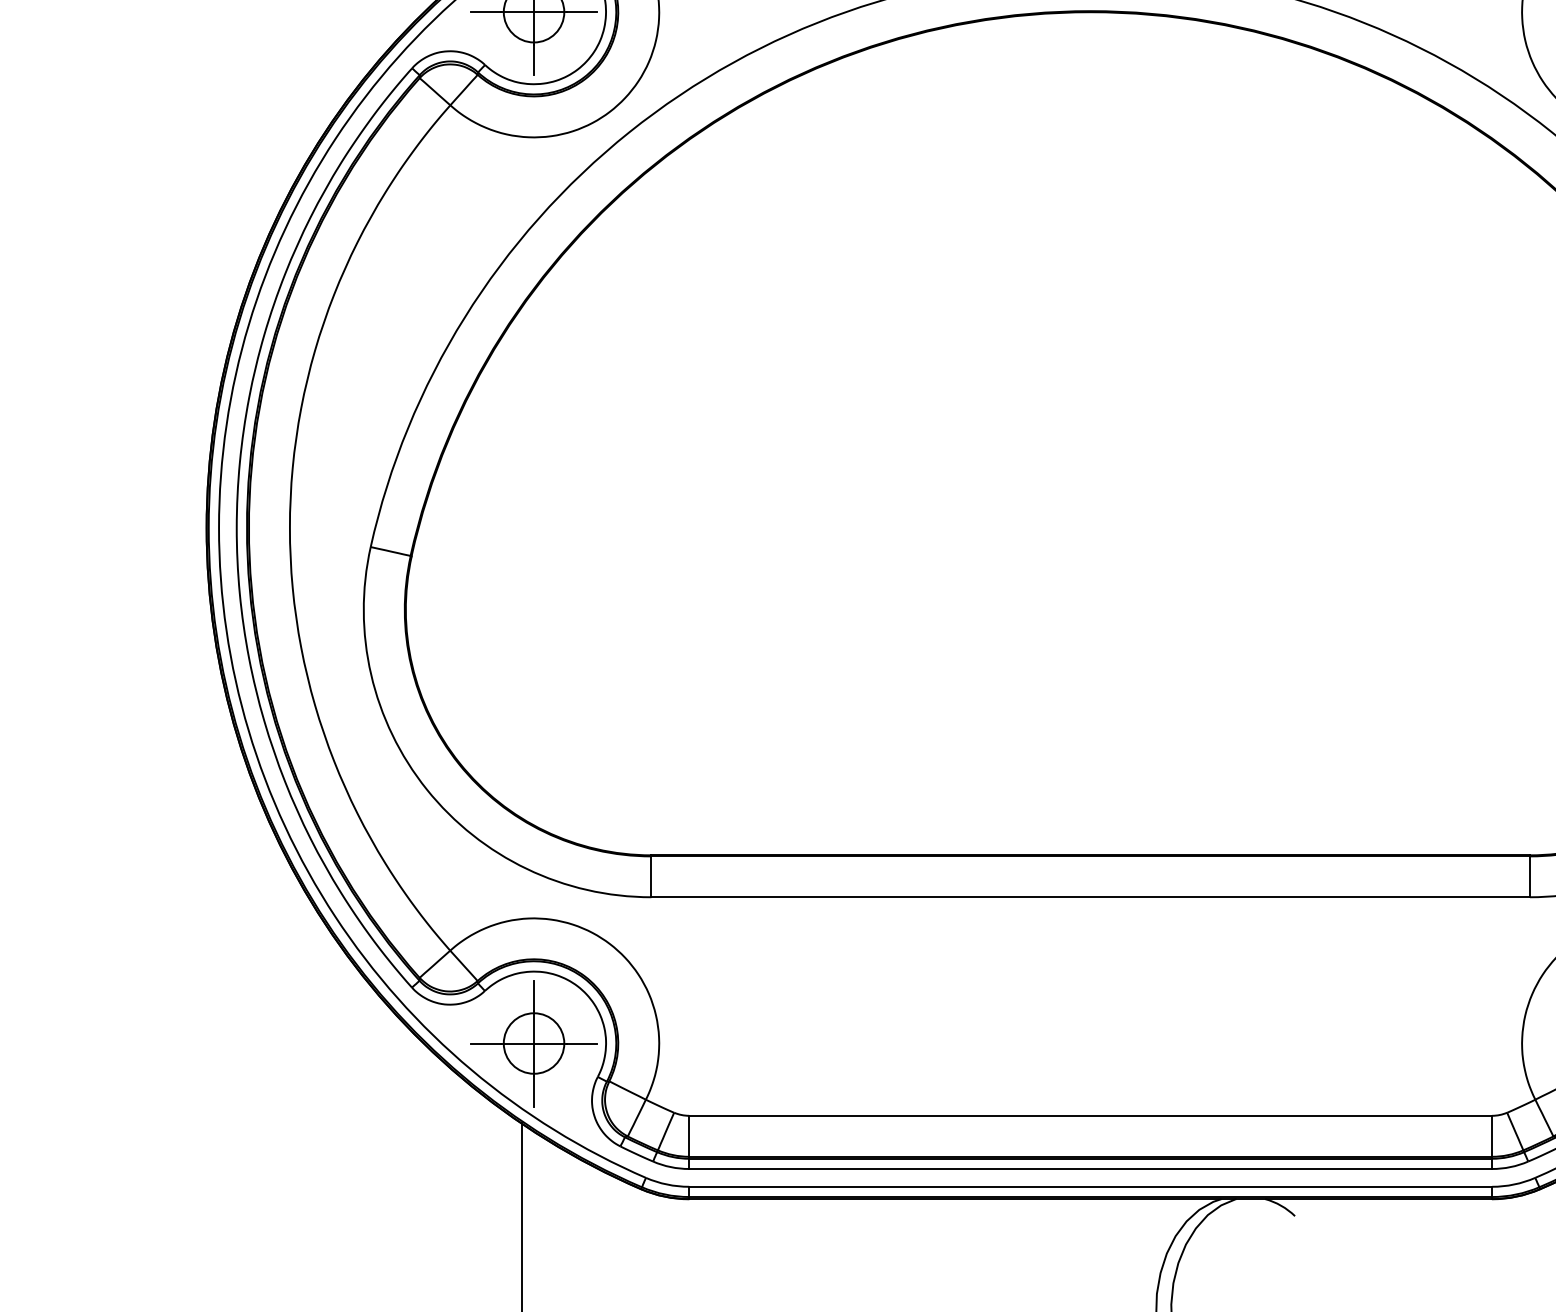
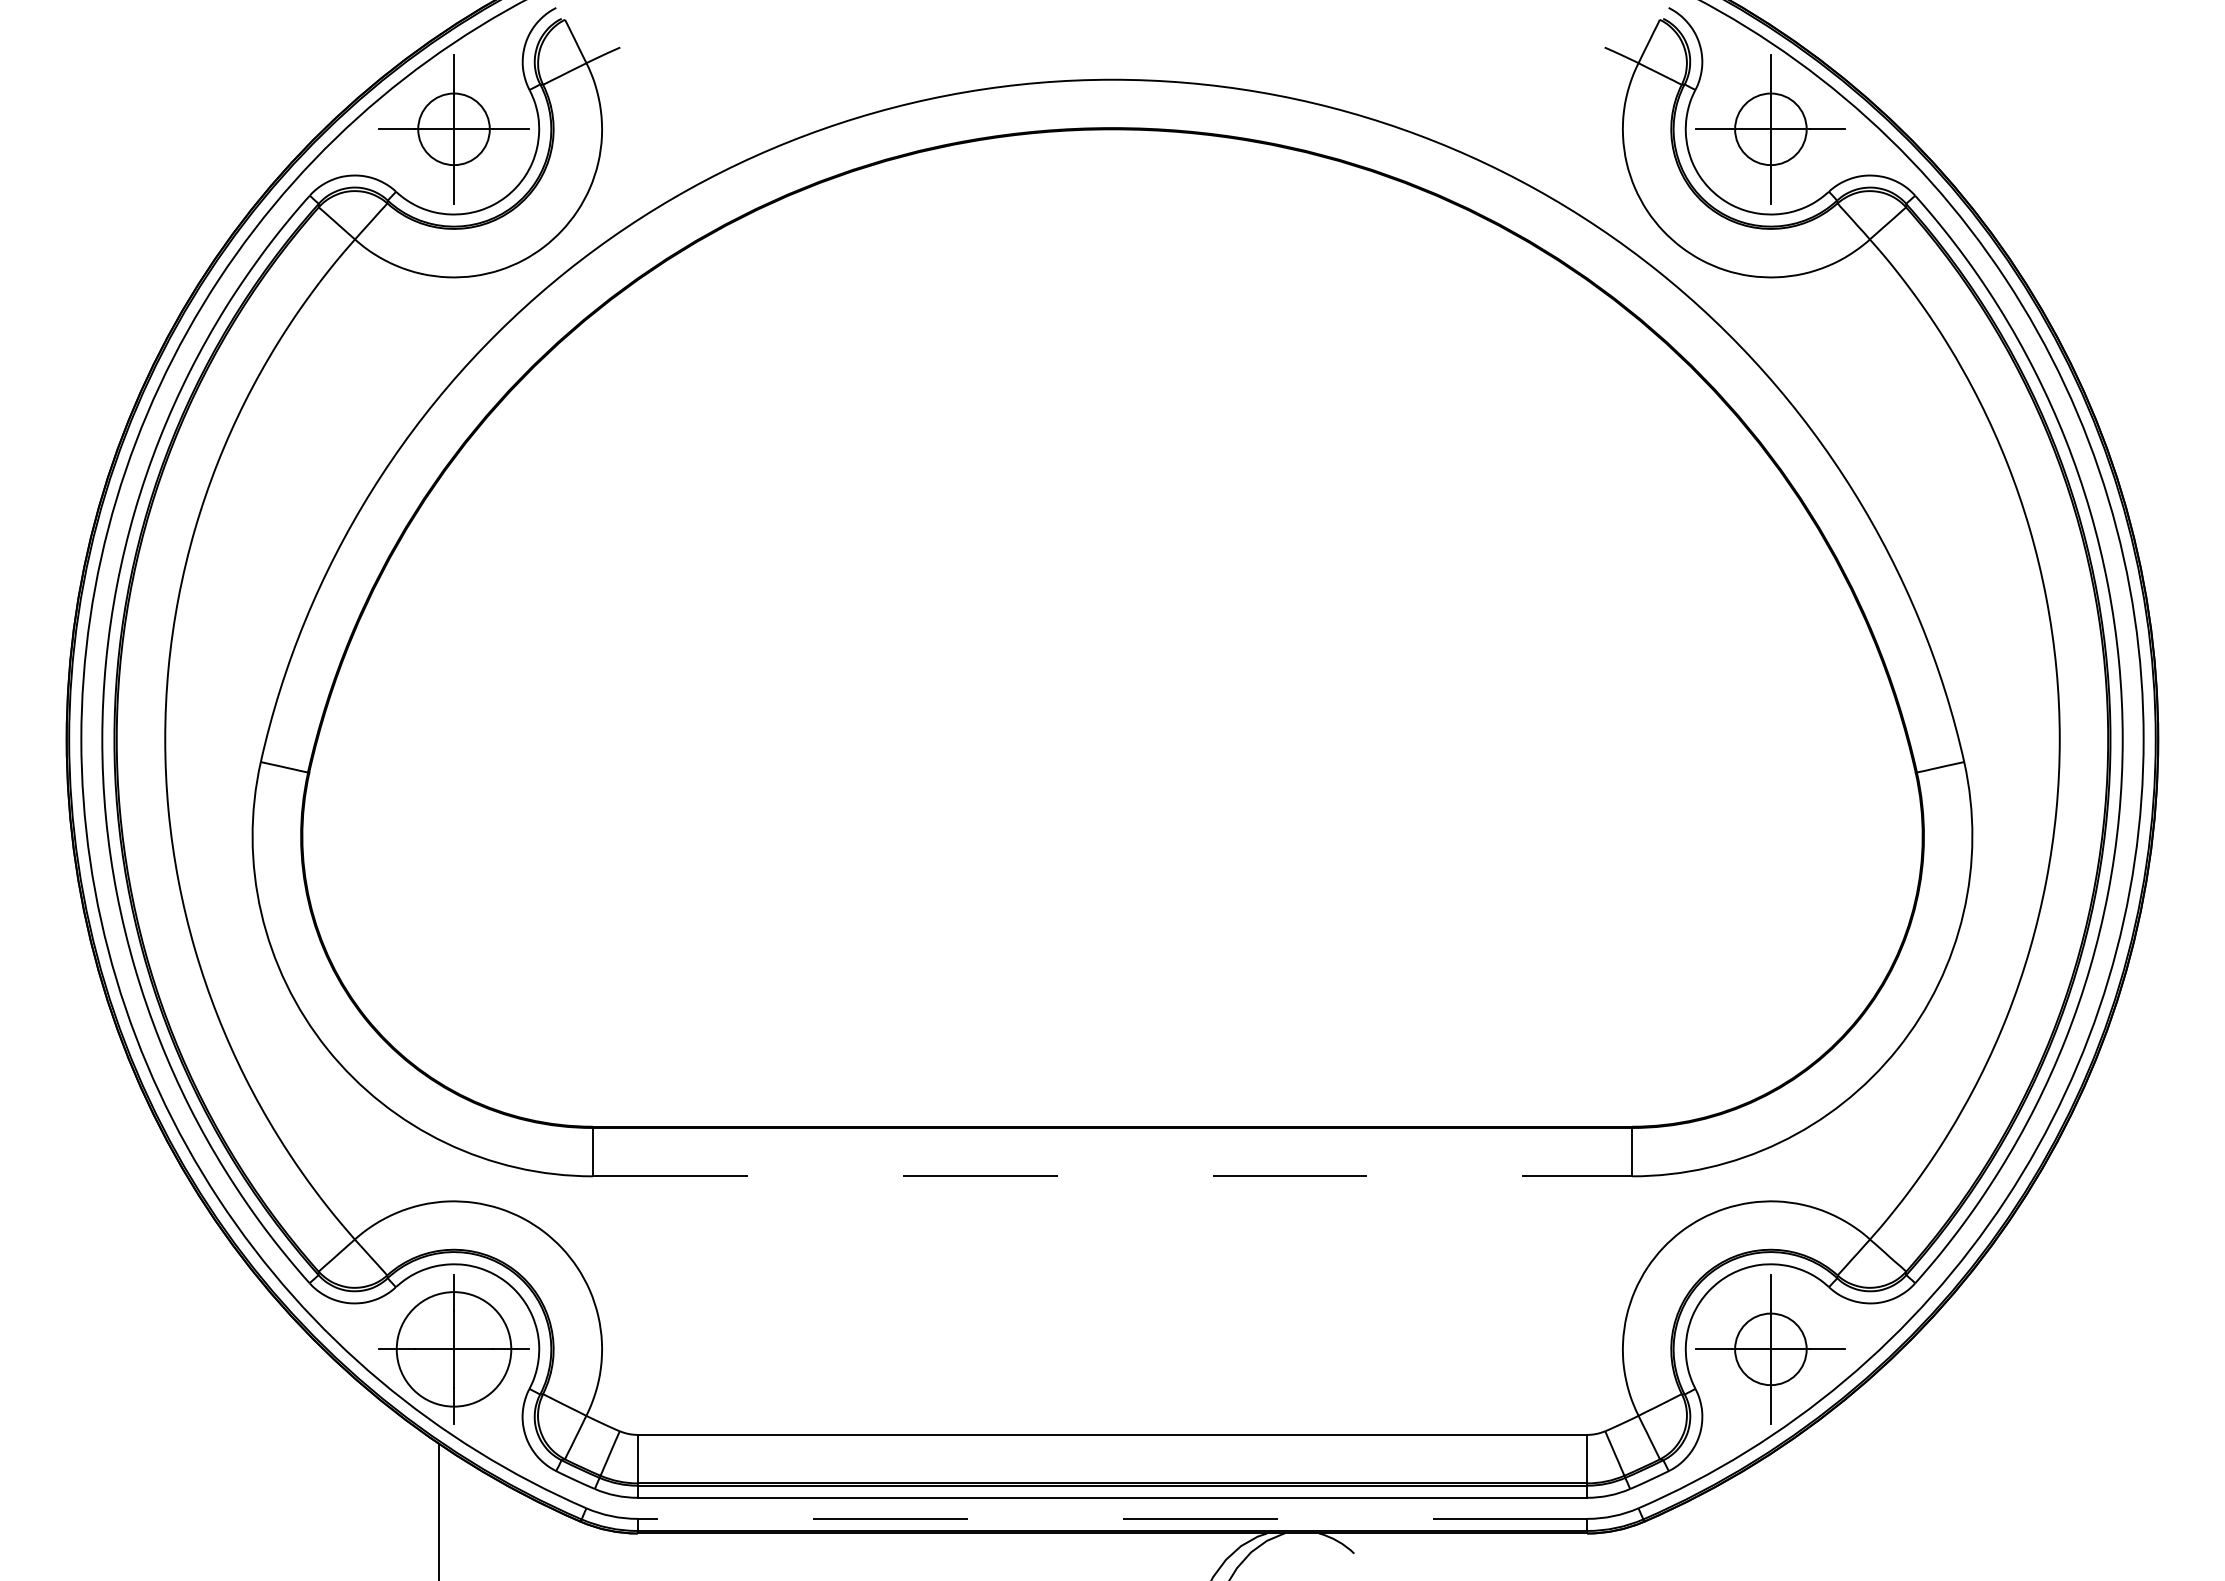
line: (1090, 897) -> (1112, 1176), solid -> dashed
circle: (533, 1043) -> (453, 1349), size x1.6
line: (1090, 1186) -> (1112, 1518), solid -> dashed

